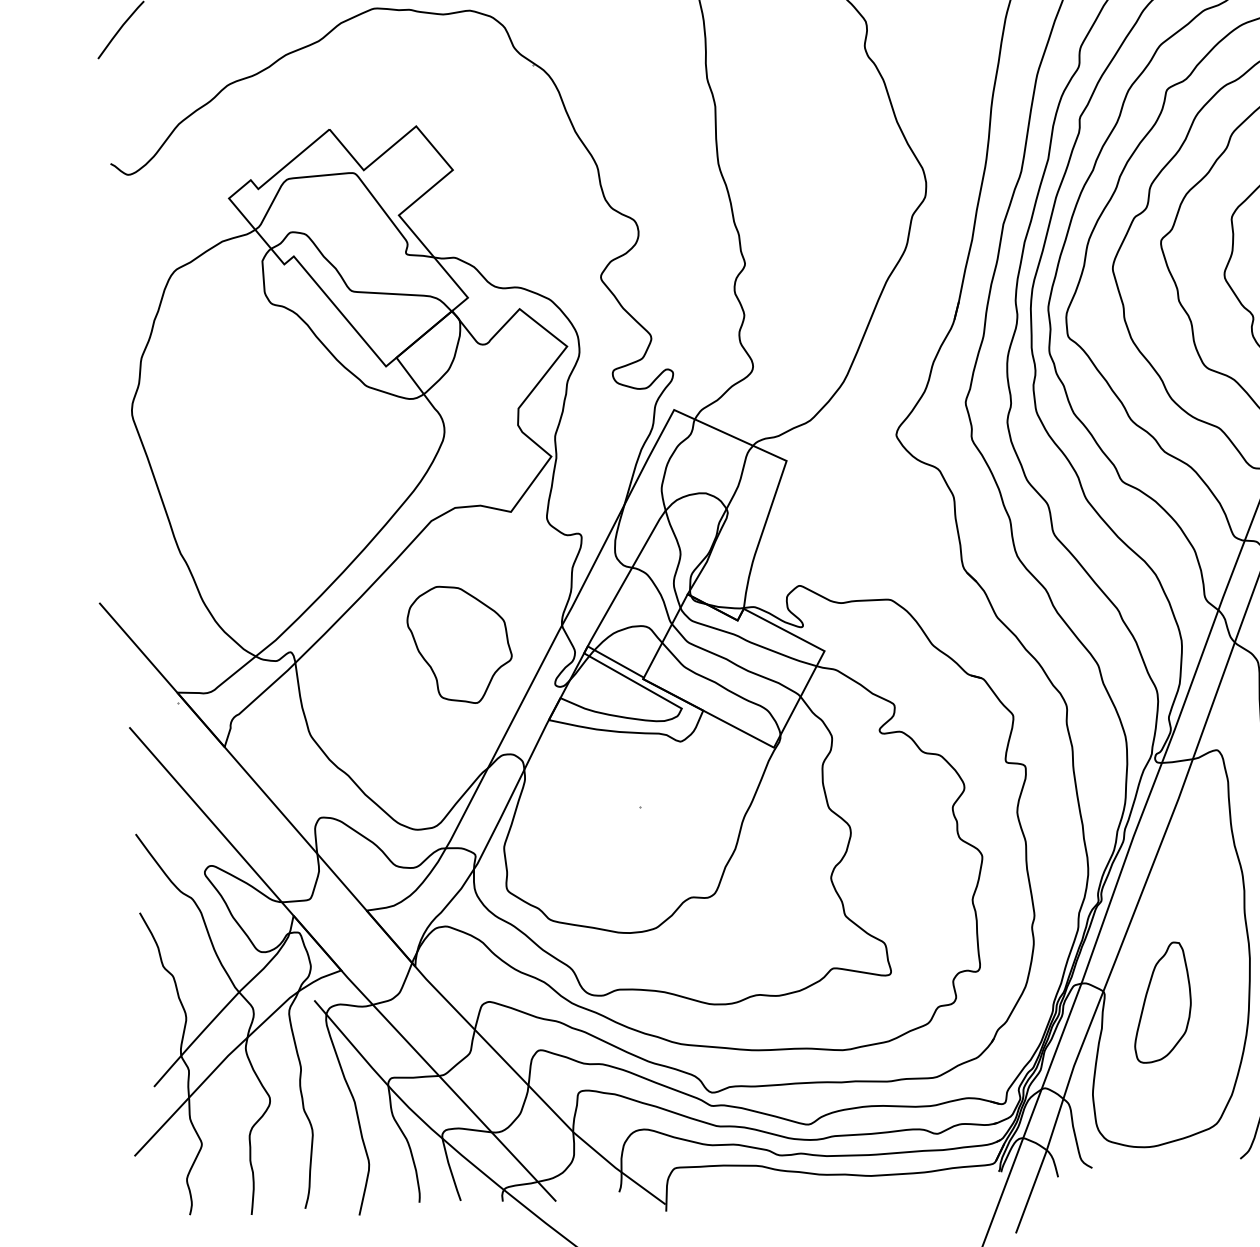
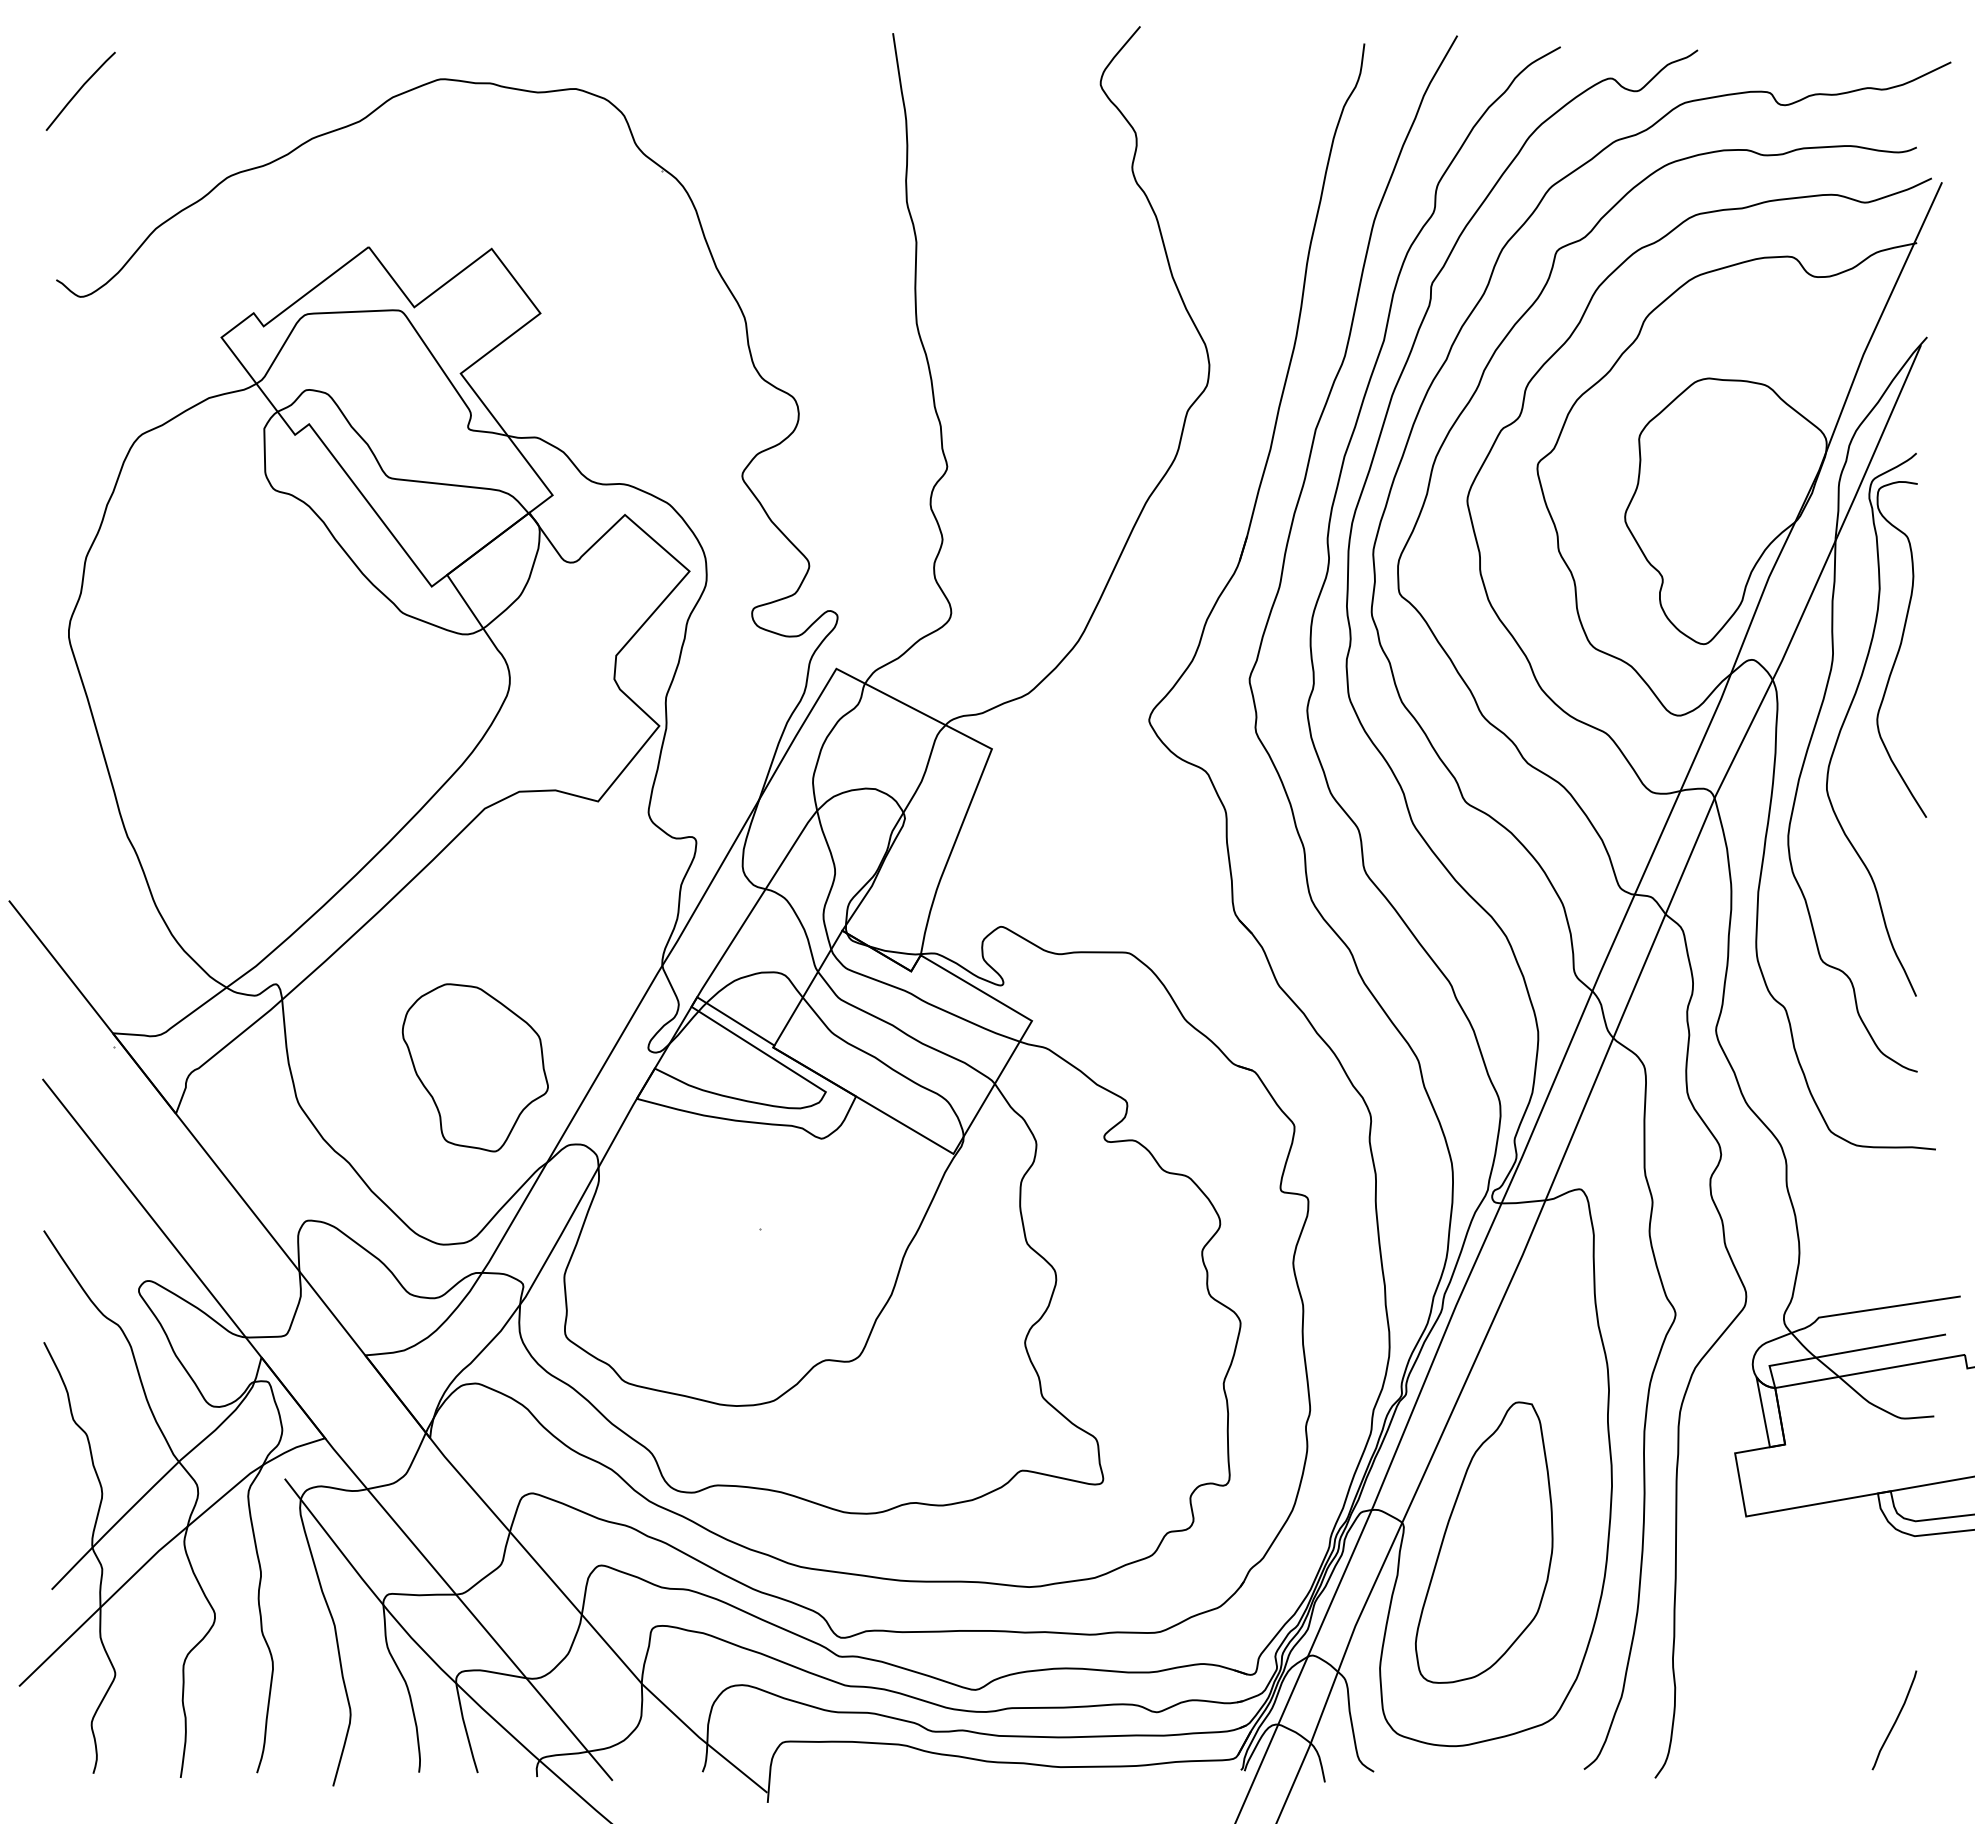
part: (459, 644) -> (474, 1067), moved
part: (1162, 1002) -> (1484, 1542), size x1.67

